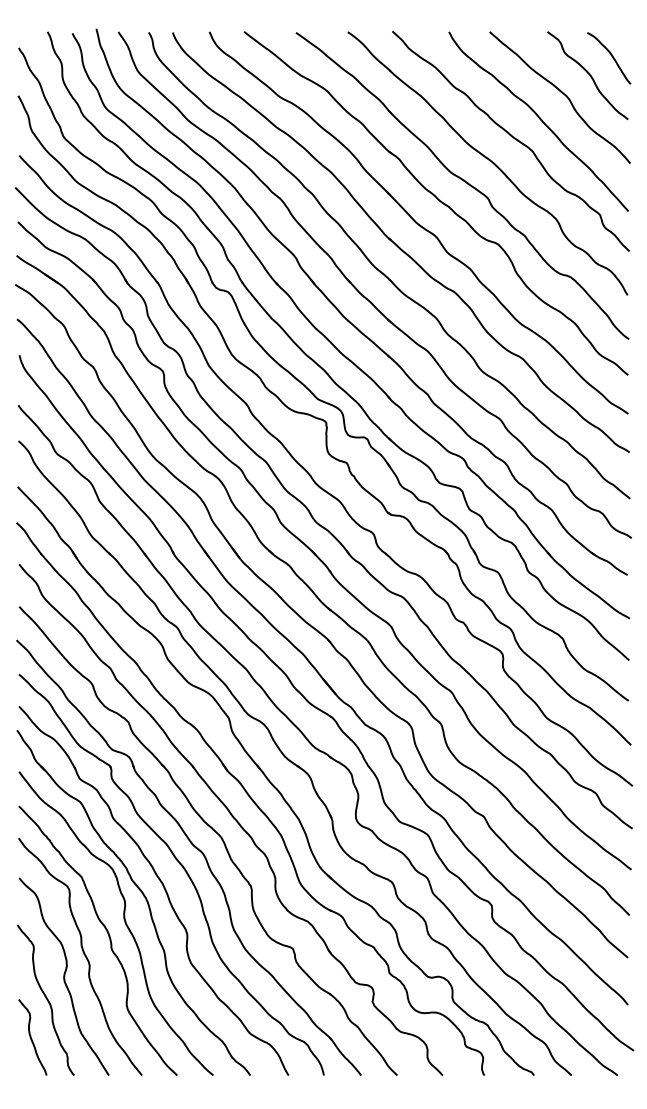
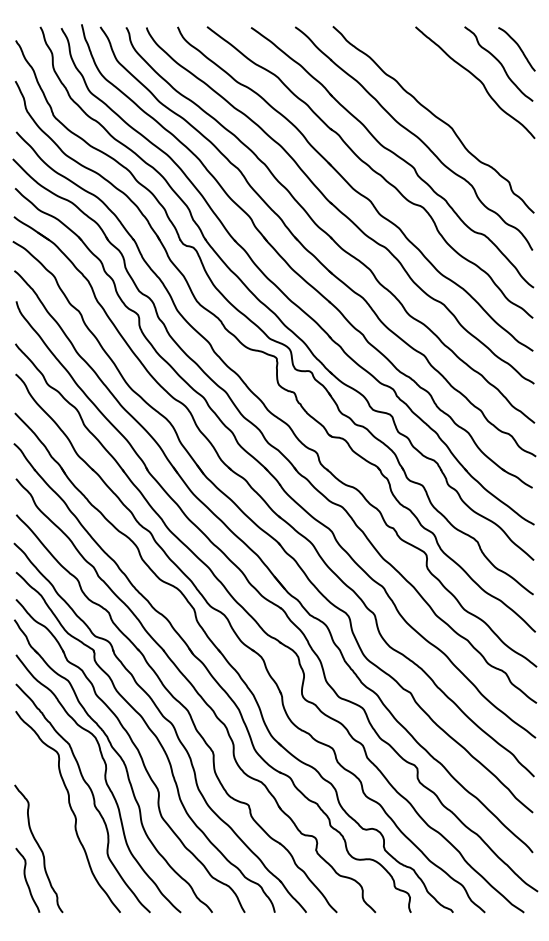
curve: (539, 119) -> (457, 101), removed
curve: (63, 976) -> (53, 828), removed

